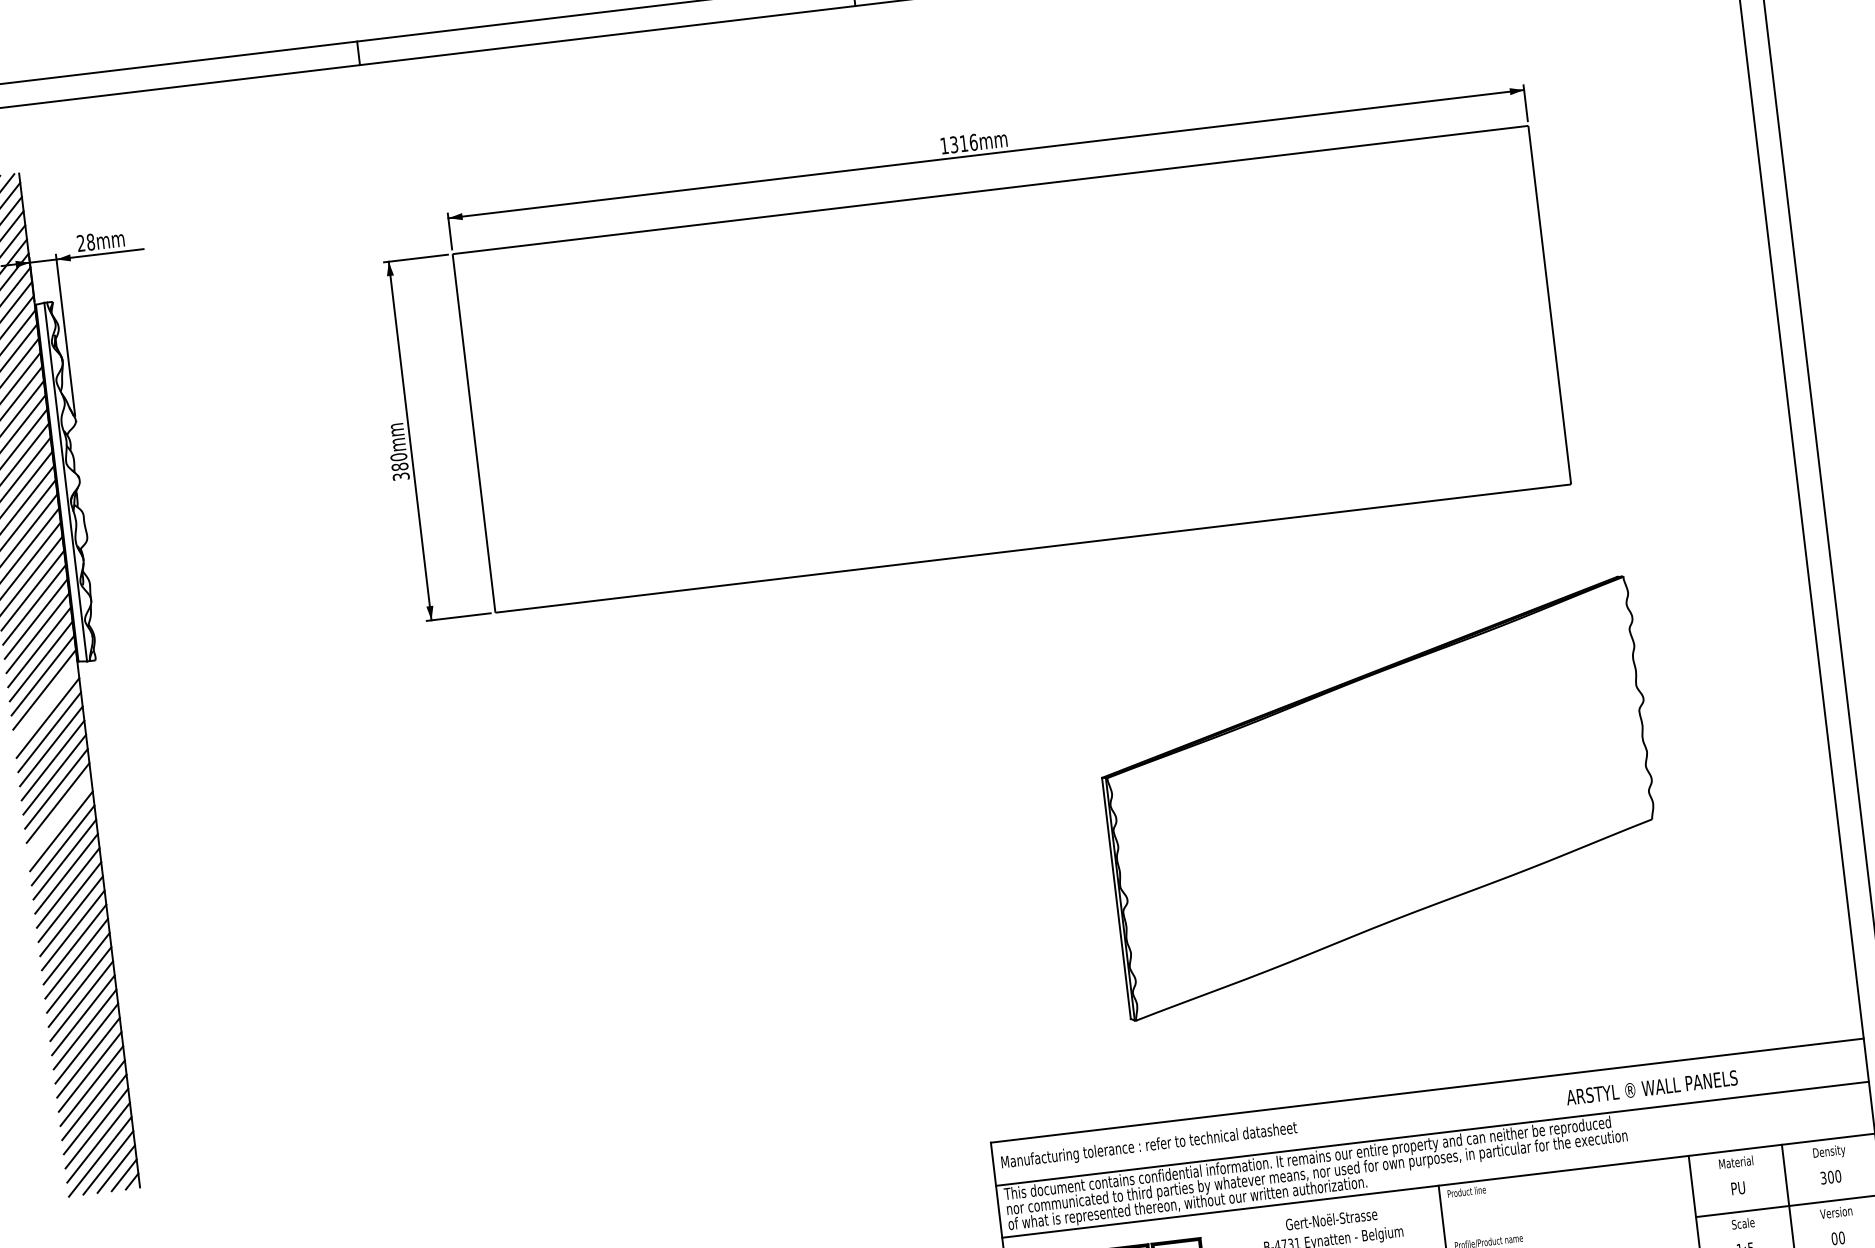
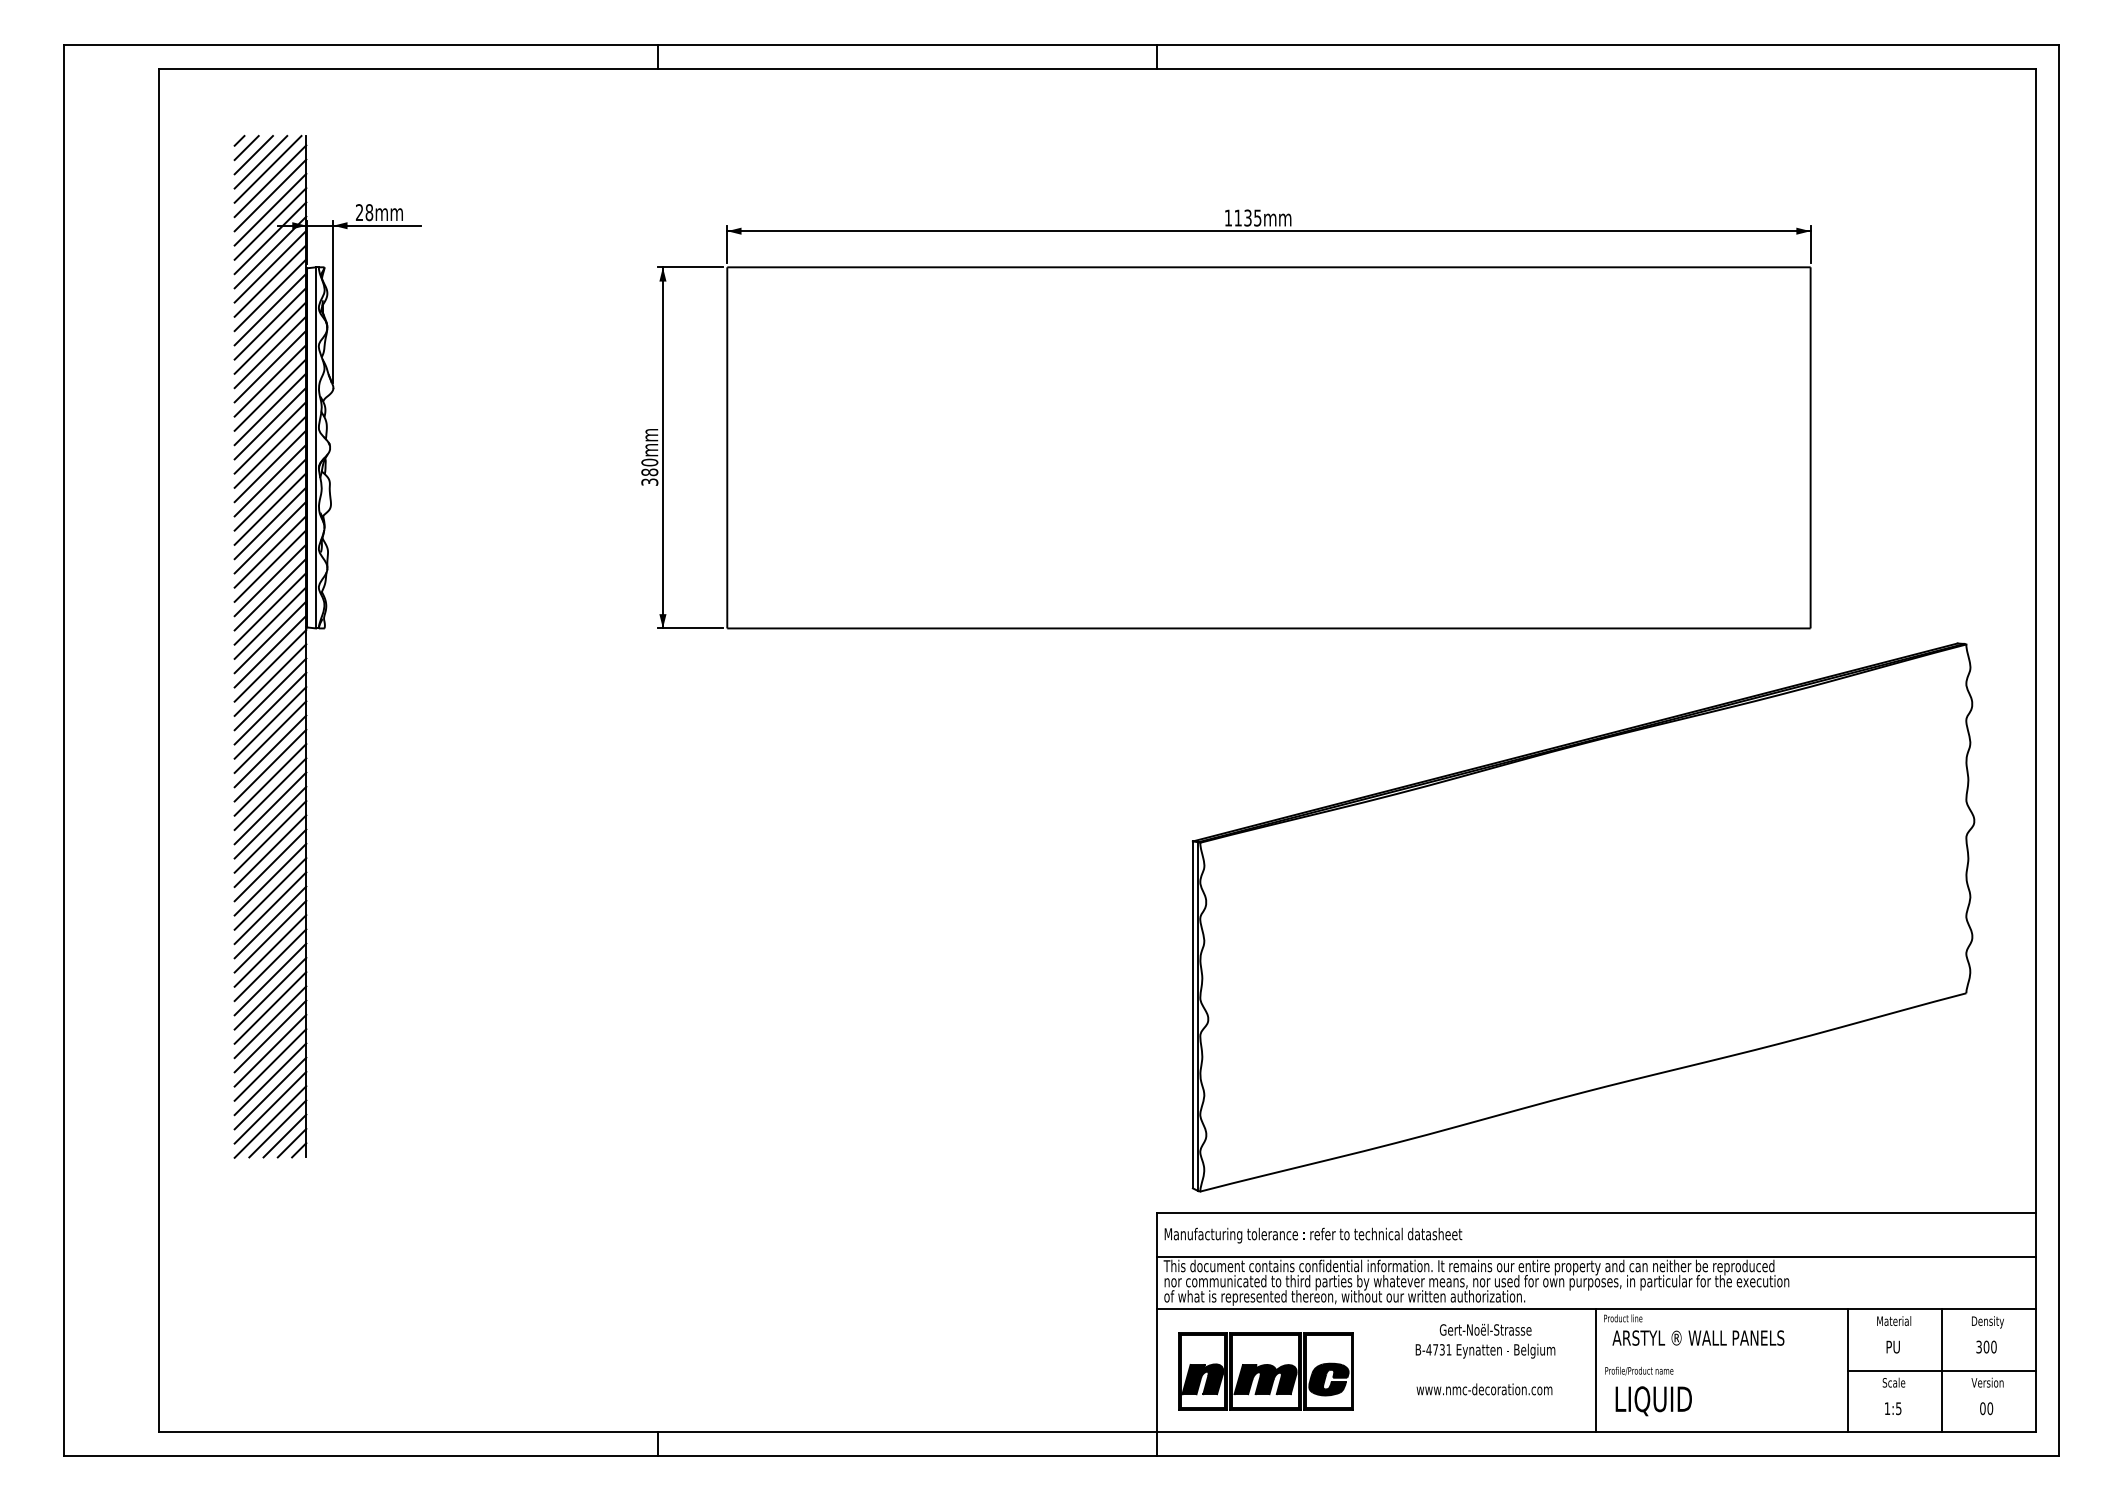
text: (963, 143) -> (1247, 217), 1316mm -> 1135mm
line: (46, 703) -> (270, 665), added
part: (1379, 798) -> (1583, 917), size x1.43
line: (59, 816) -> (270, 779), added
text: (1651, 1087) -> (1698, 1337), moved

